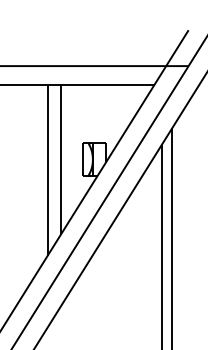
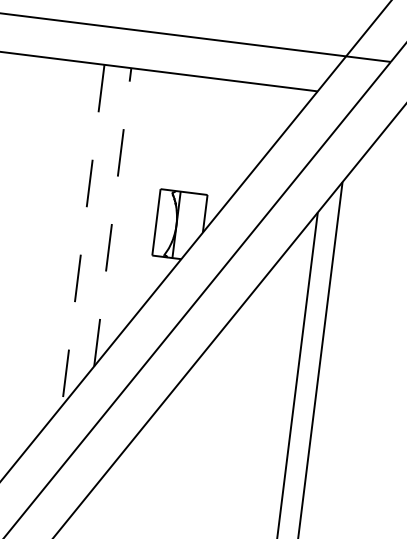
line: (61, 159) -> (113, 216), solid -> dashed
line: (47, 171) -> (82, 237), solid -> dashed

